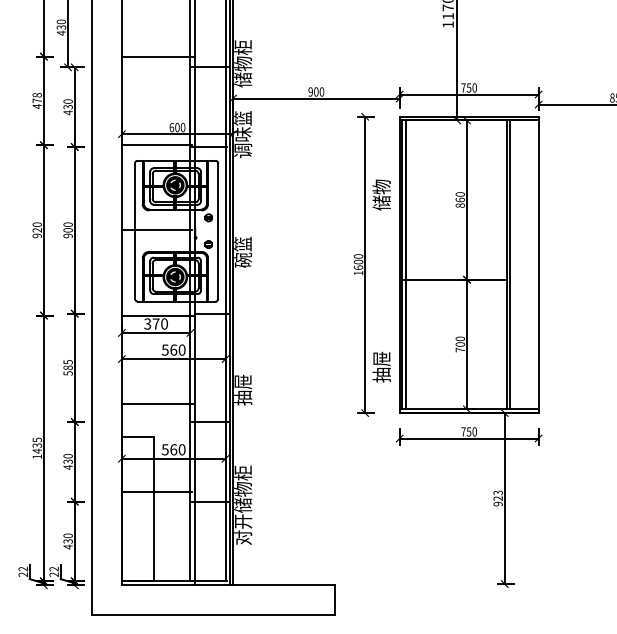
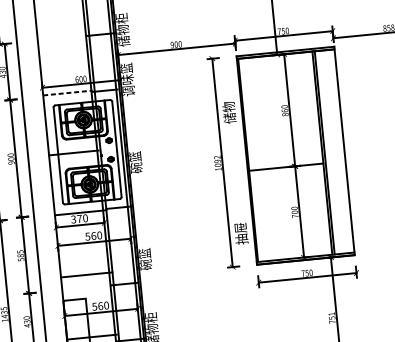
line: (158, 56) -> (62, 30), removed
line: (157, 145) -> (68, 93), solid -> dashed
text: (358, 261) -> (217, 160), 1600 -> 1092
line: (406, 264) -> (251, 159), removed
text: (243, 389) -> (145, 258), 抽屉 -> 碗篮
text: (497, 498) -> (331, 318), 923 -> 751

